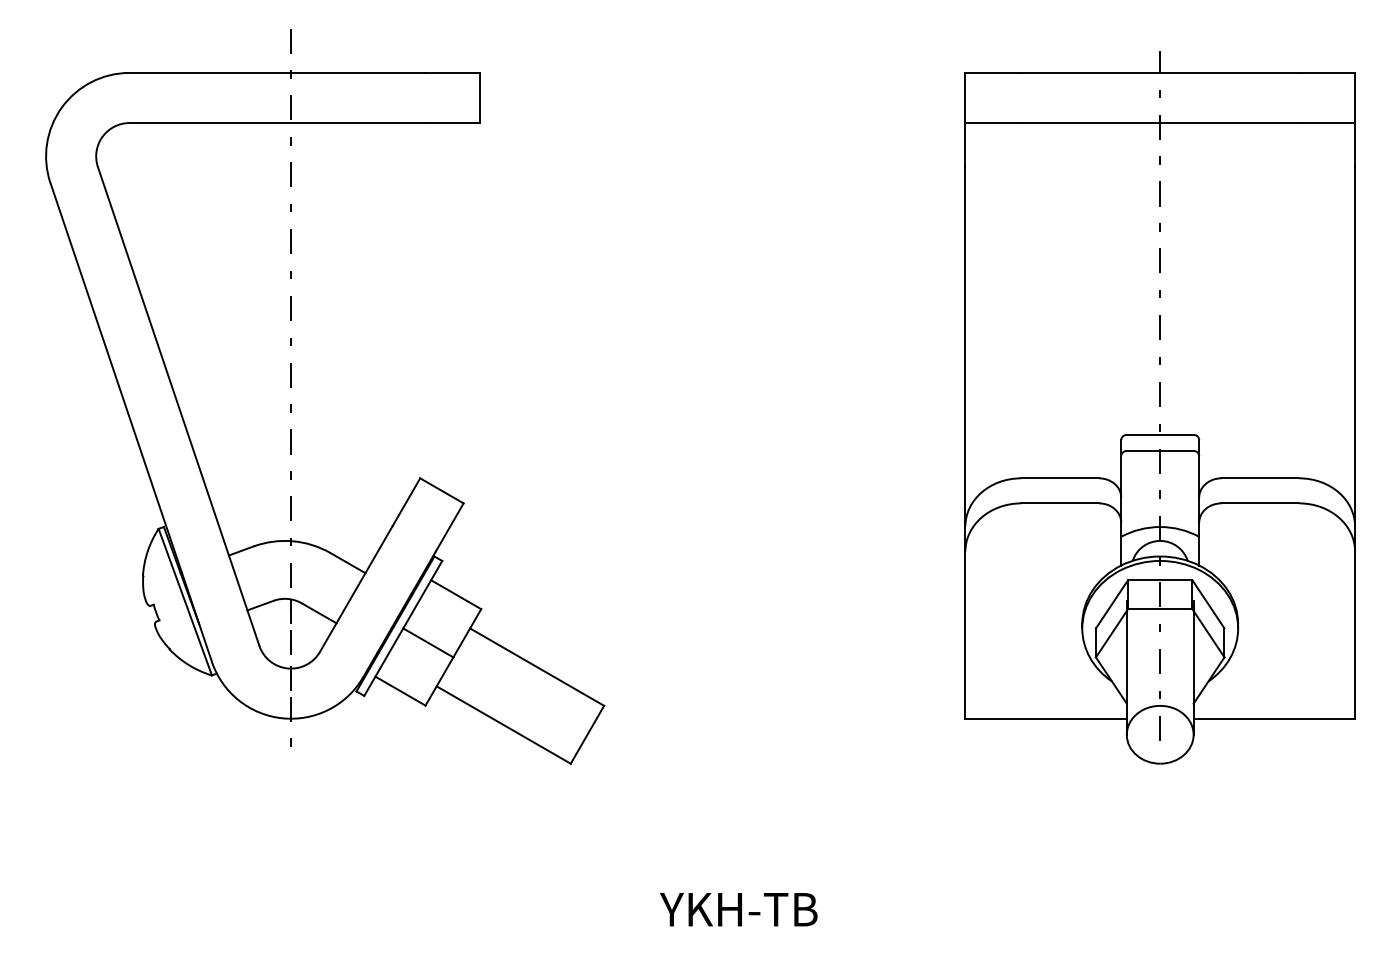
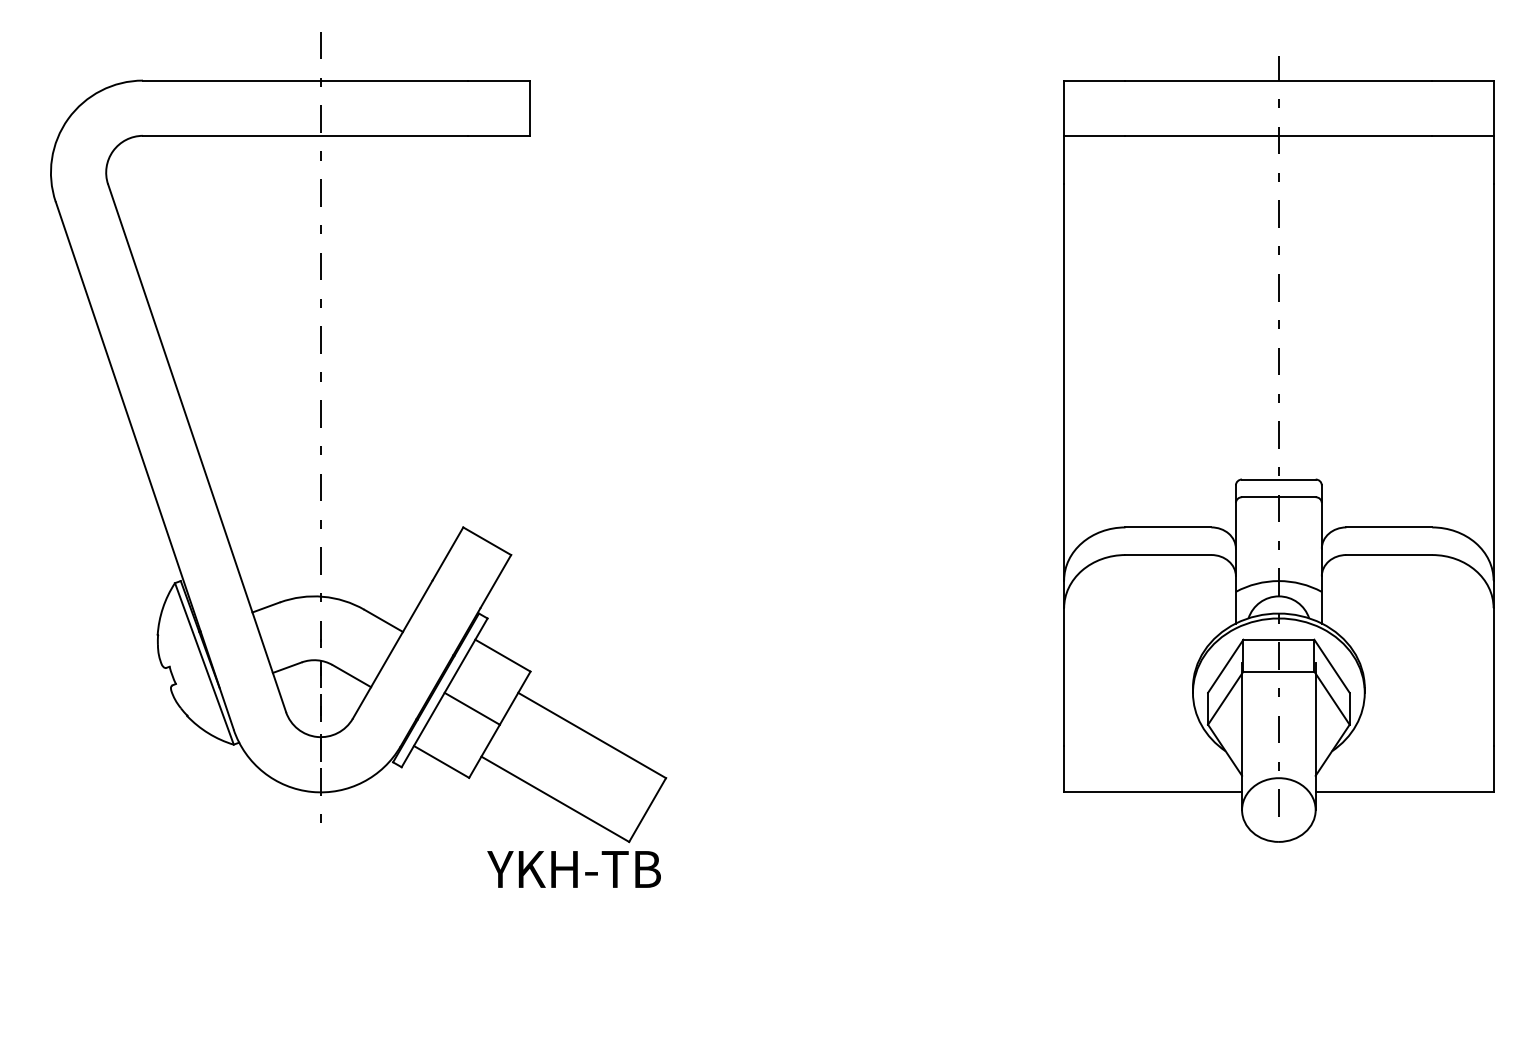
text: (738, 909) -> (573, 869), moved

